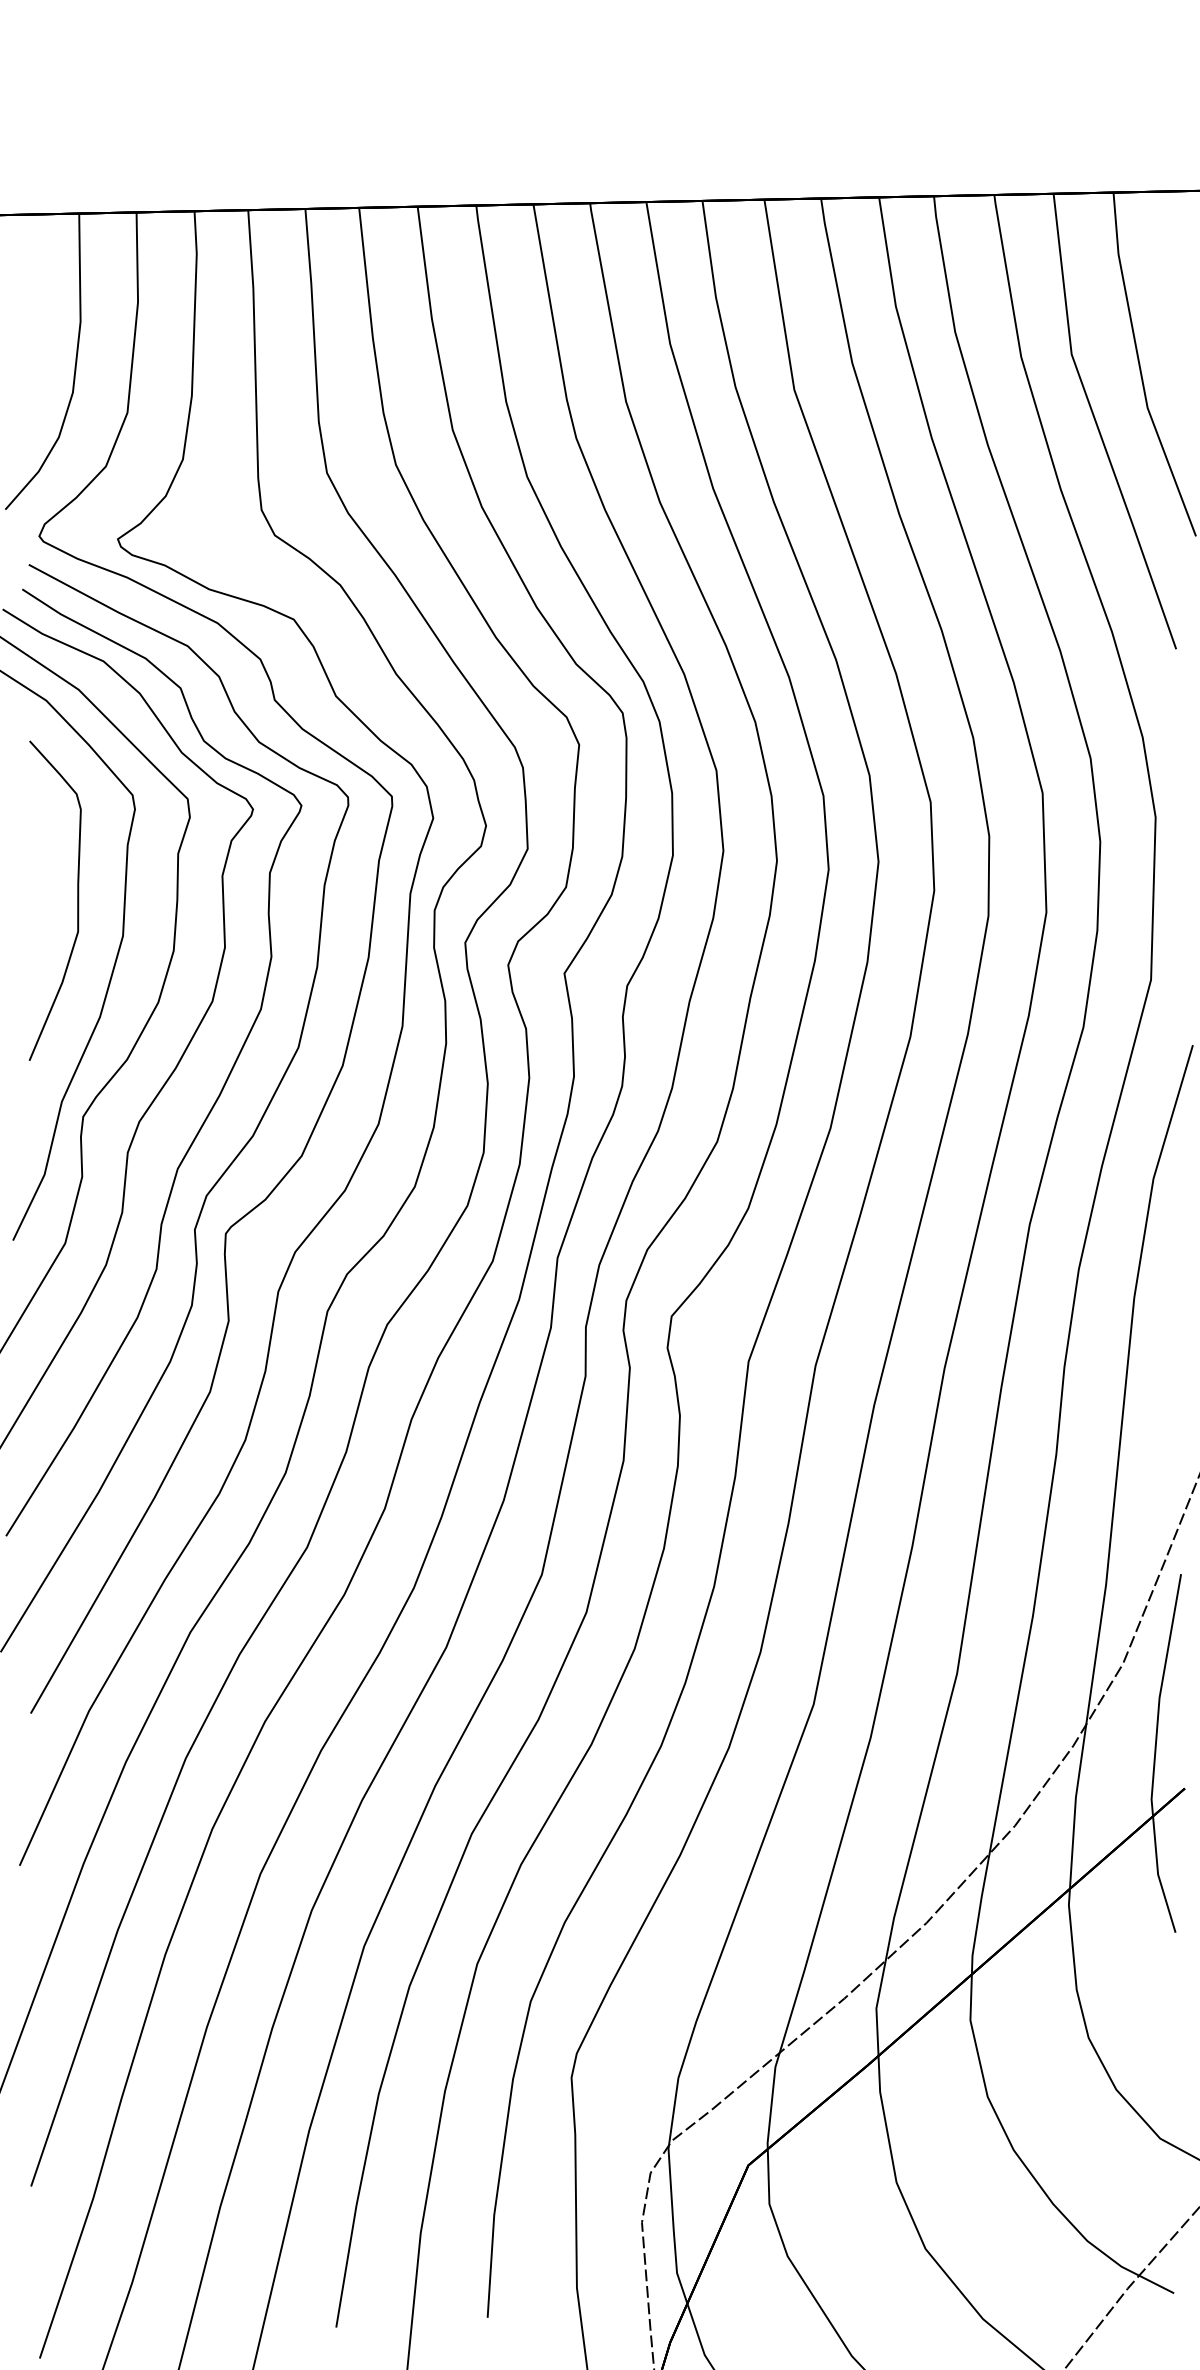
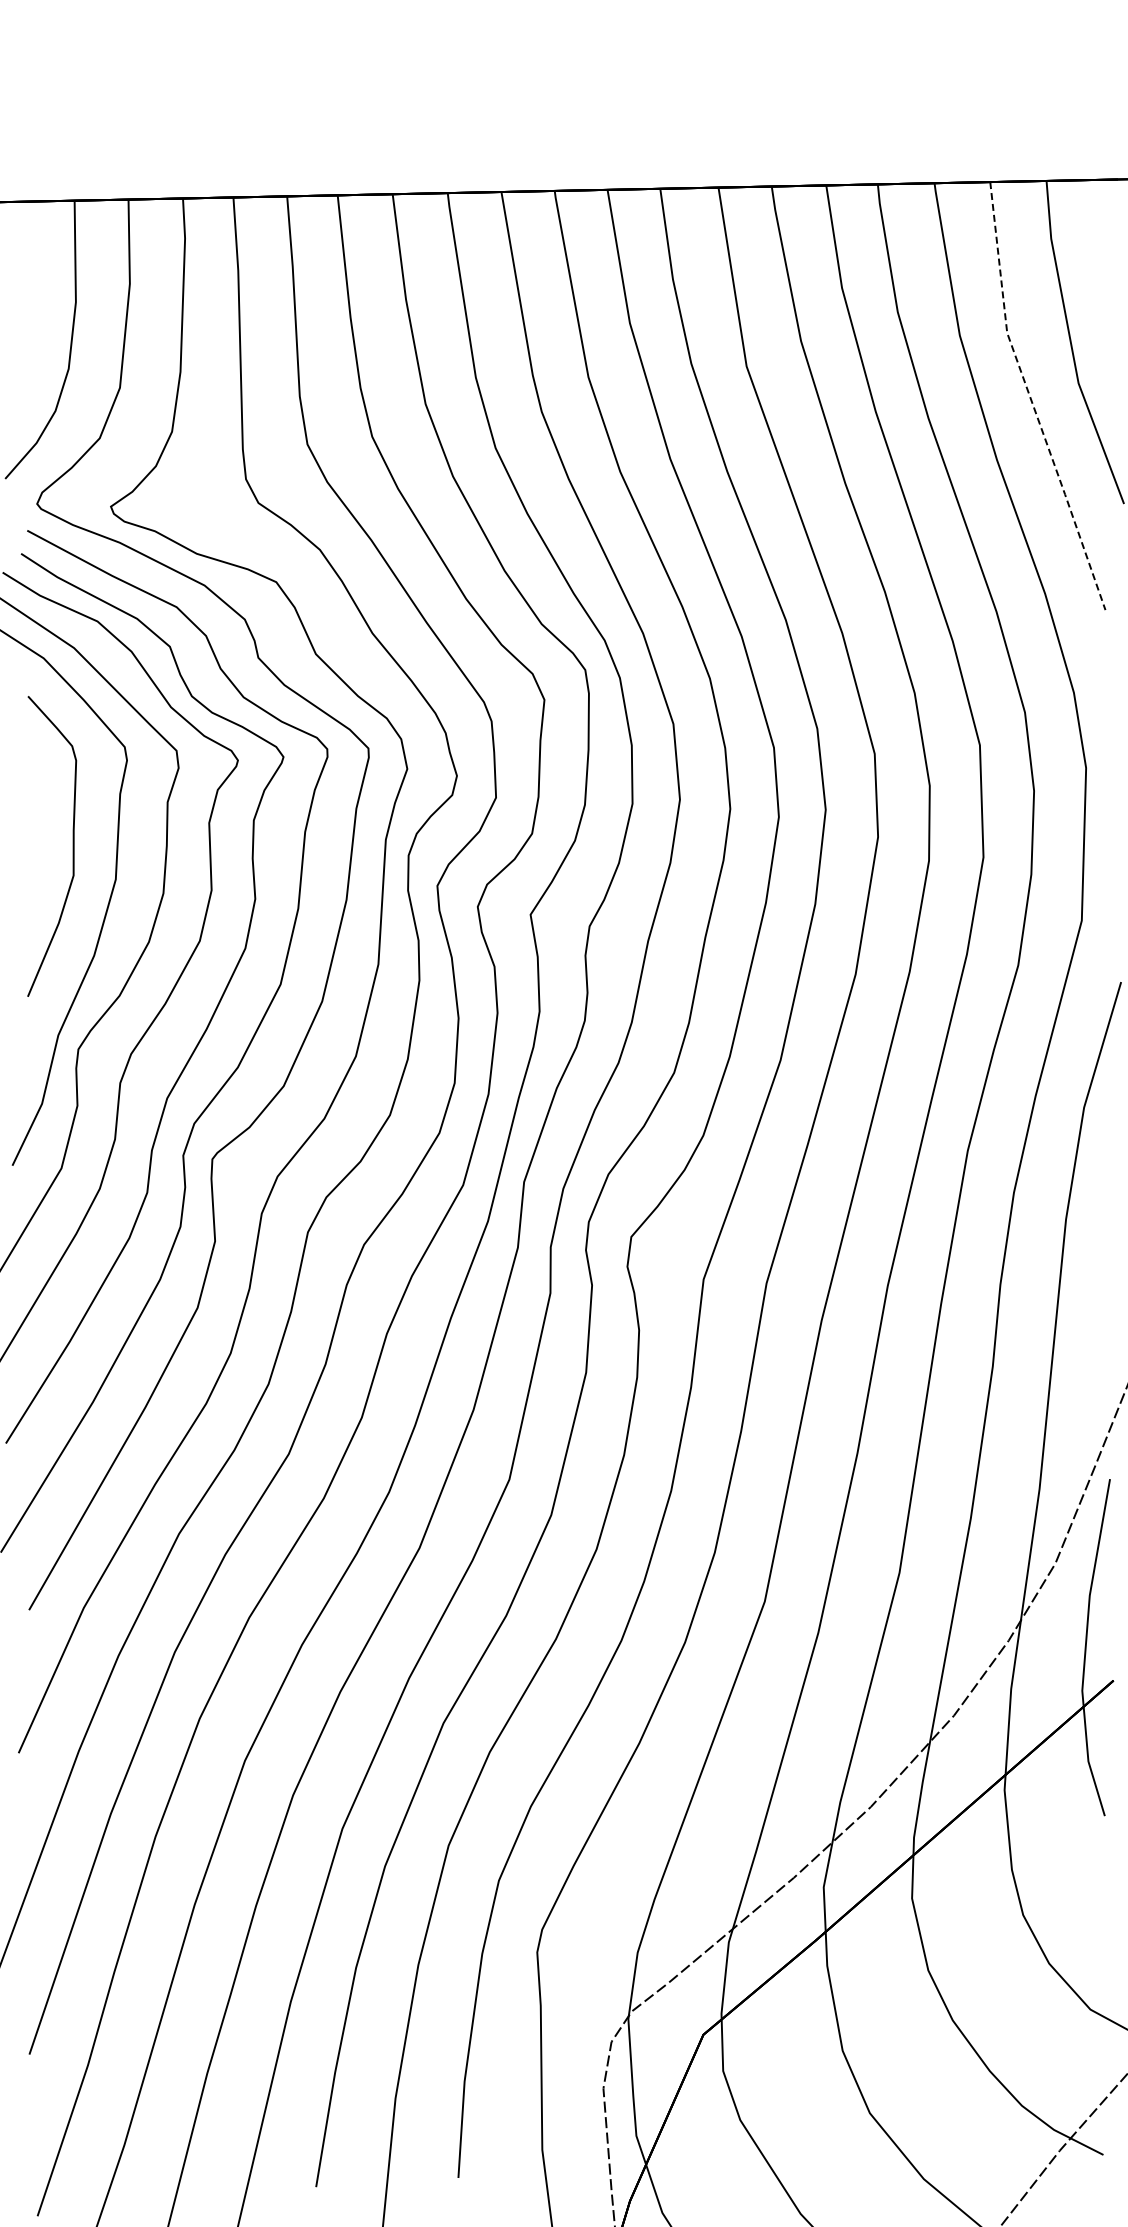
line: (1097, 426) -> (1031, 400), solid -> dashed

